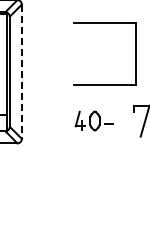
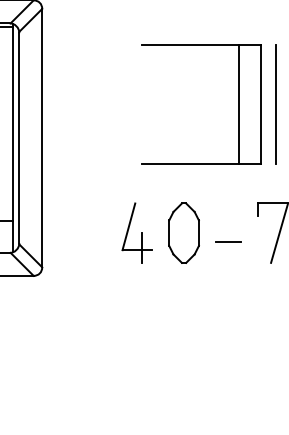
line: (124, 54) -> (239, 104), added
line: (143, 54) -> (276, 104), added
line: (21, 72) -> (41, 139), dashed -> solid
part: (93, 120) -> (180, 231), size x1.67

